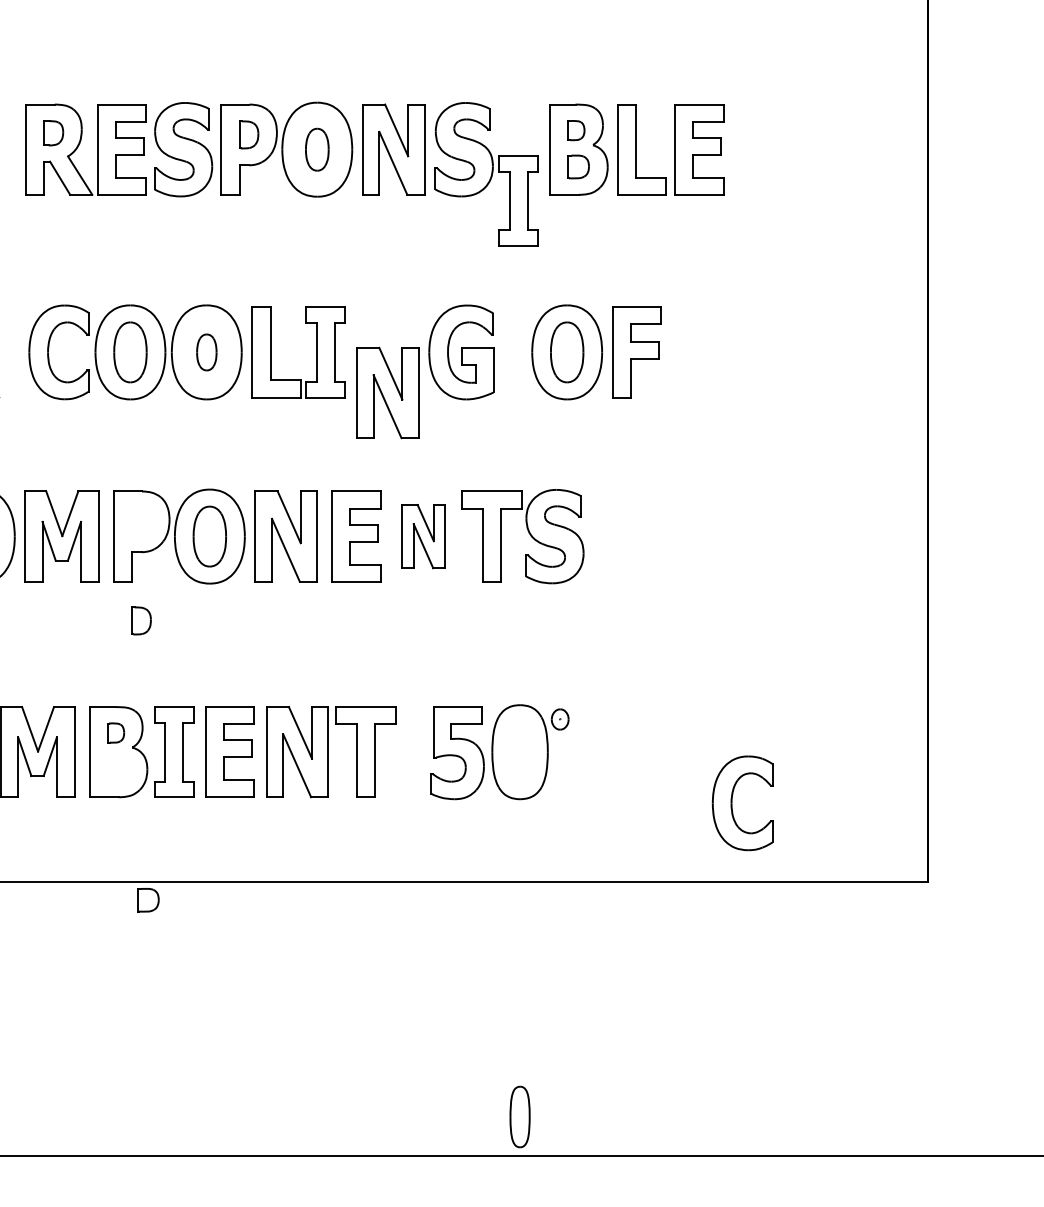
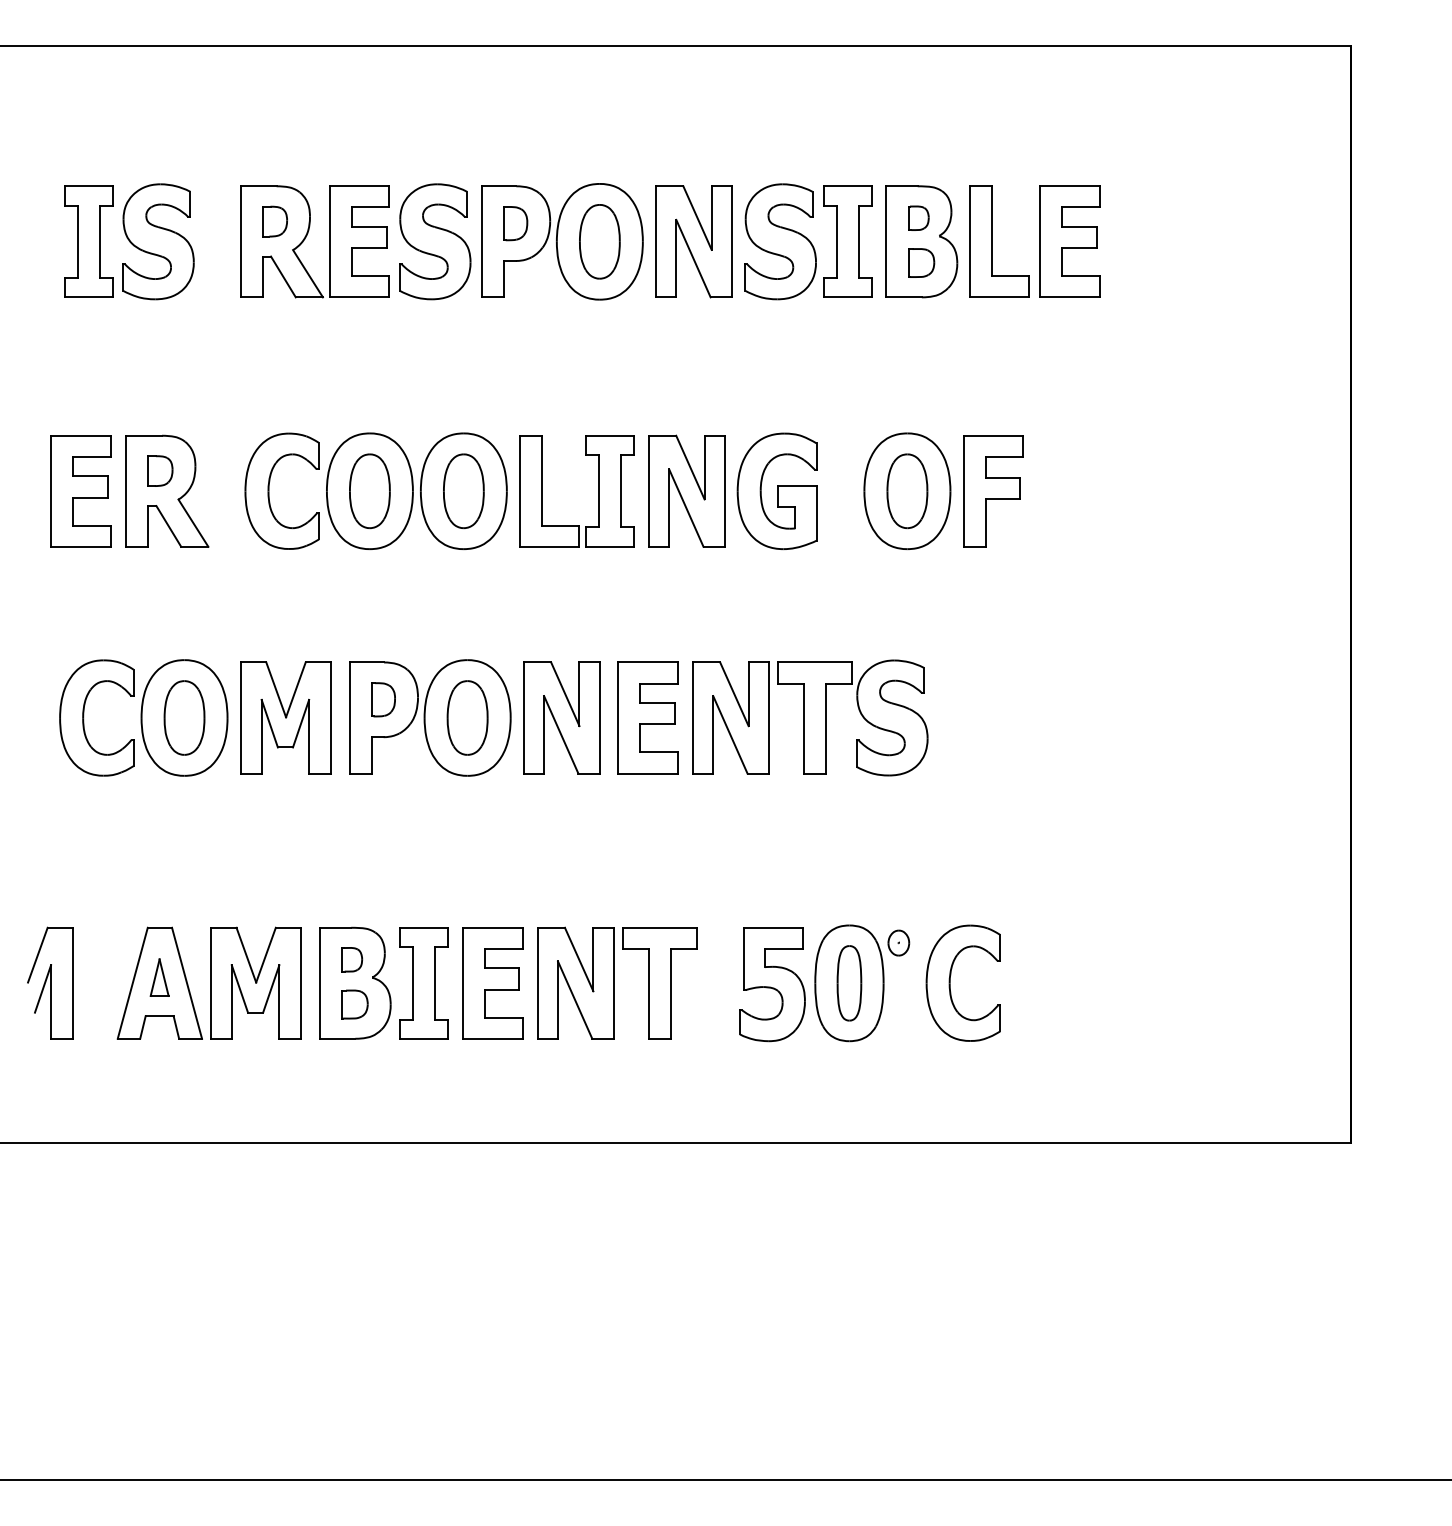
part: (317, 149) -> (599, 241), size x1.43
part: (518, 200) -> (847, 241), moved
part: (206, 352) -> (463, 491), size x1.67
part: (387, 392) -> (686, 490), moved
part: (423, 536) -> (730, 717), size x1.43
part: (141, 620) -> (383, 699), moved
part: (732, 802) -> (950, 982), moved
part: (148, 900) -> (354, 1004), moved
part: (520, 1117) -> (849, 983), moved

